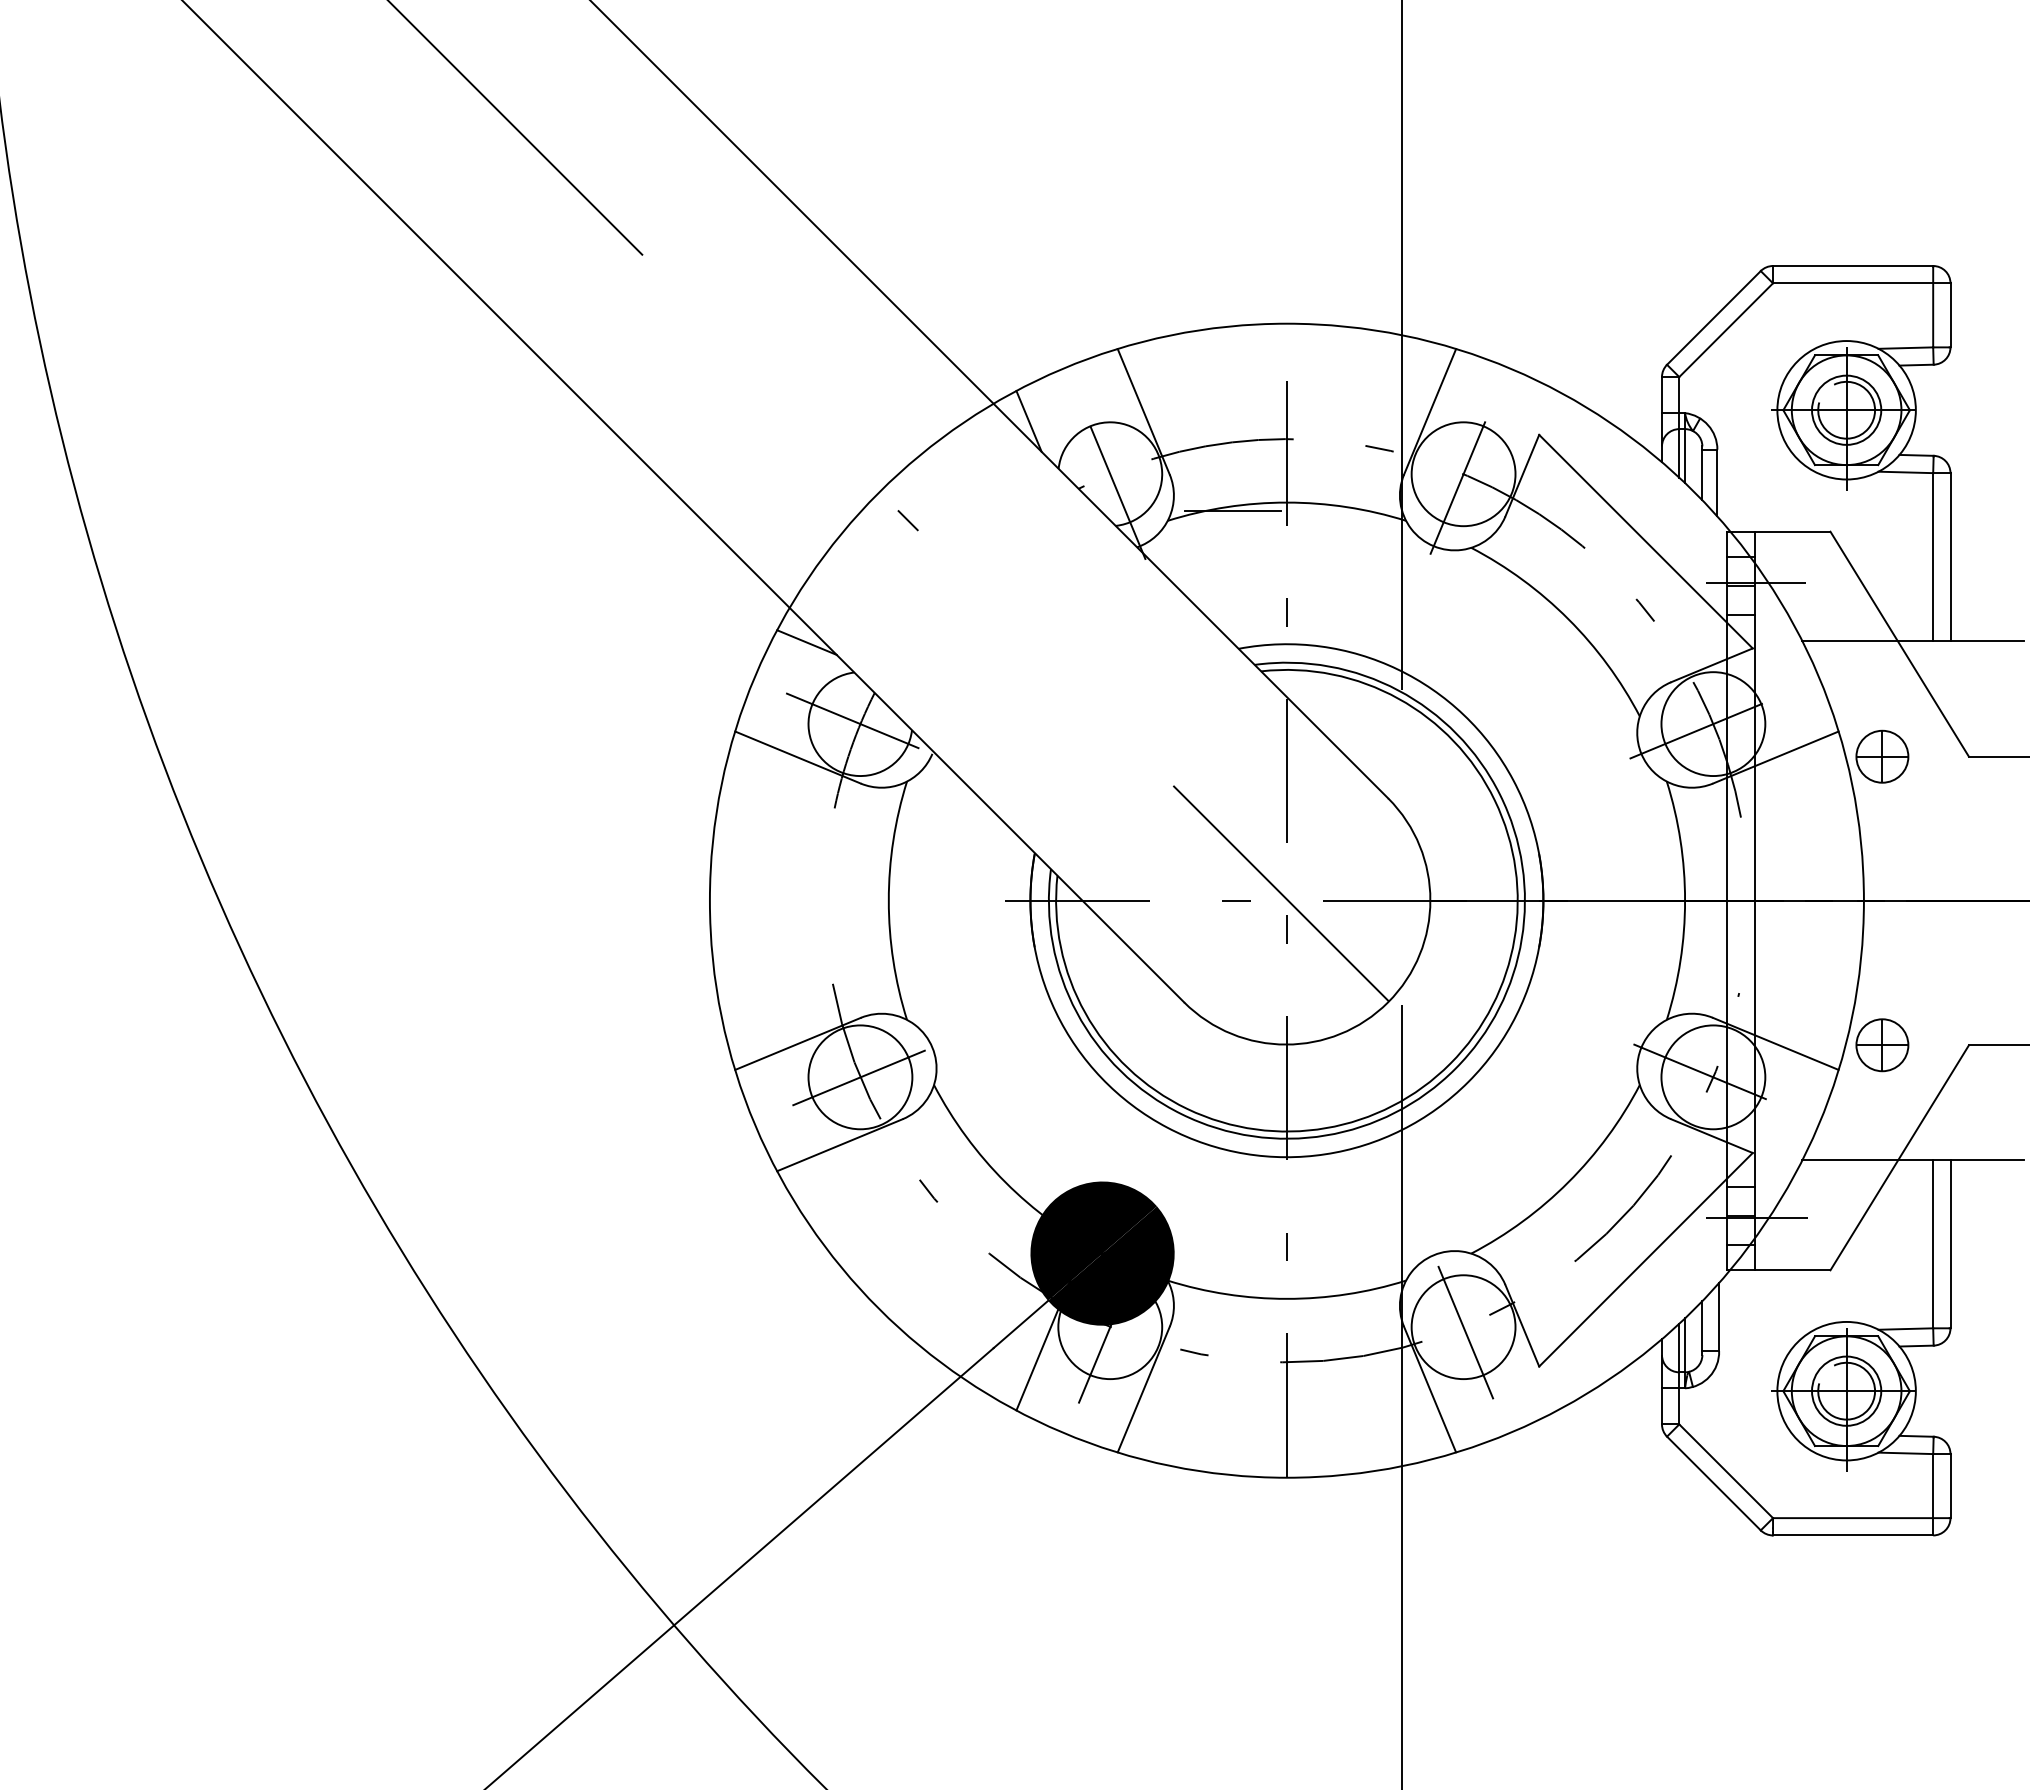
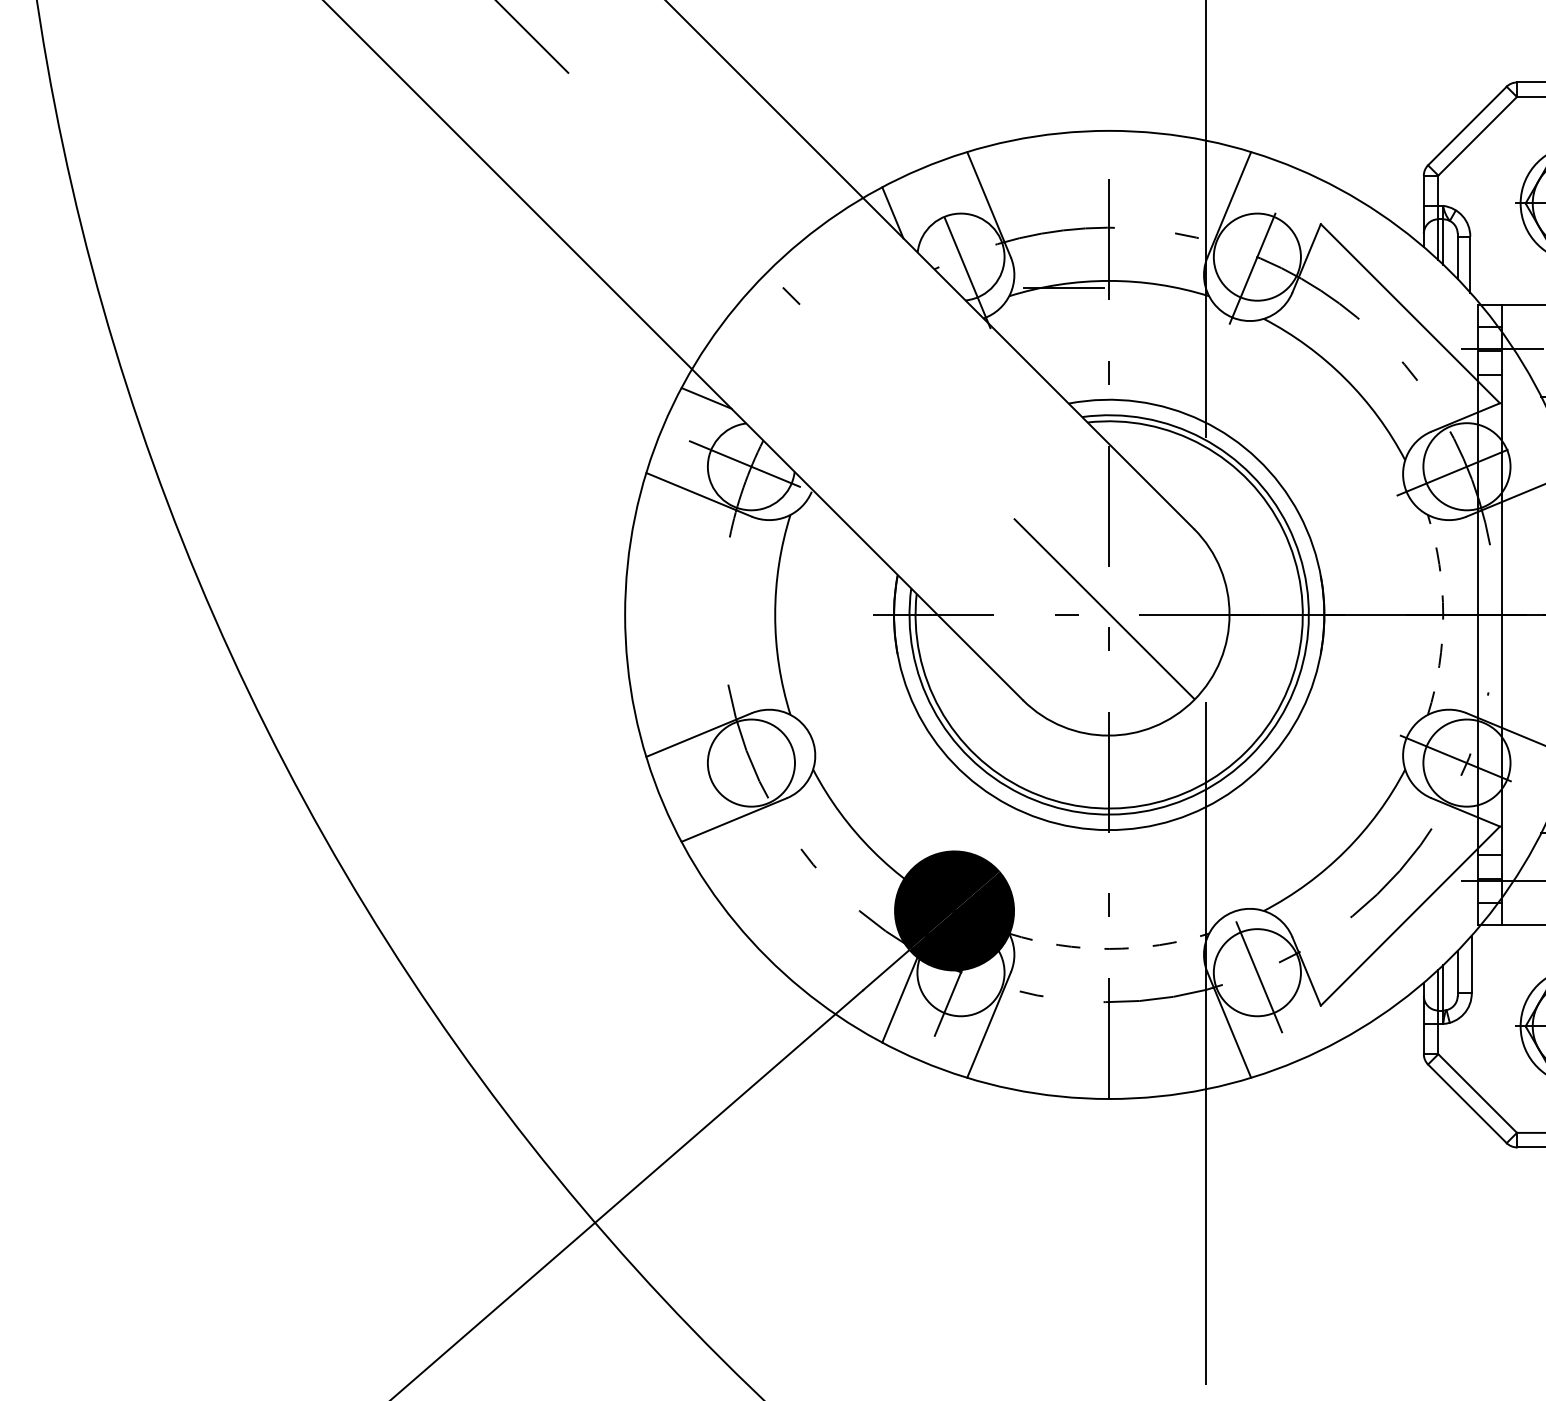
arc: (1685, 900) -> (1443, 614), solid -> dashed
line: (867, 1074) -> (757, 760), removed
arc: (1286, 1298) -> (1108, 948), solid -> dashed

